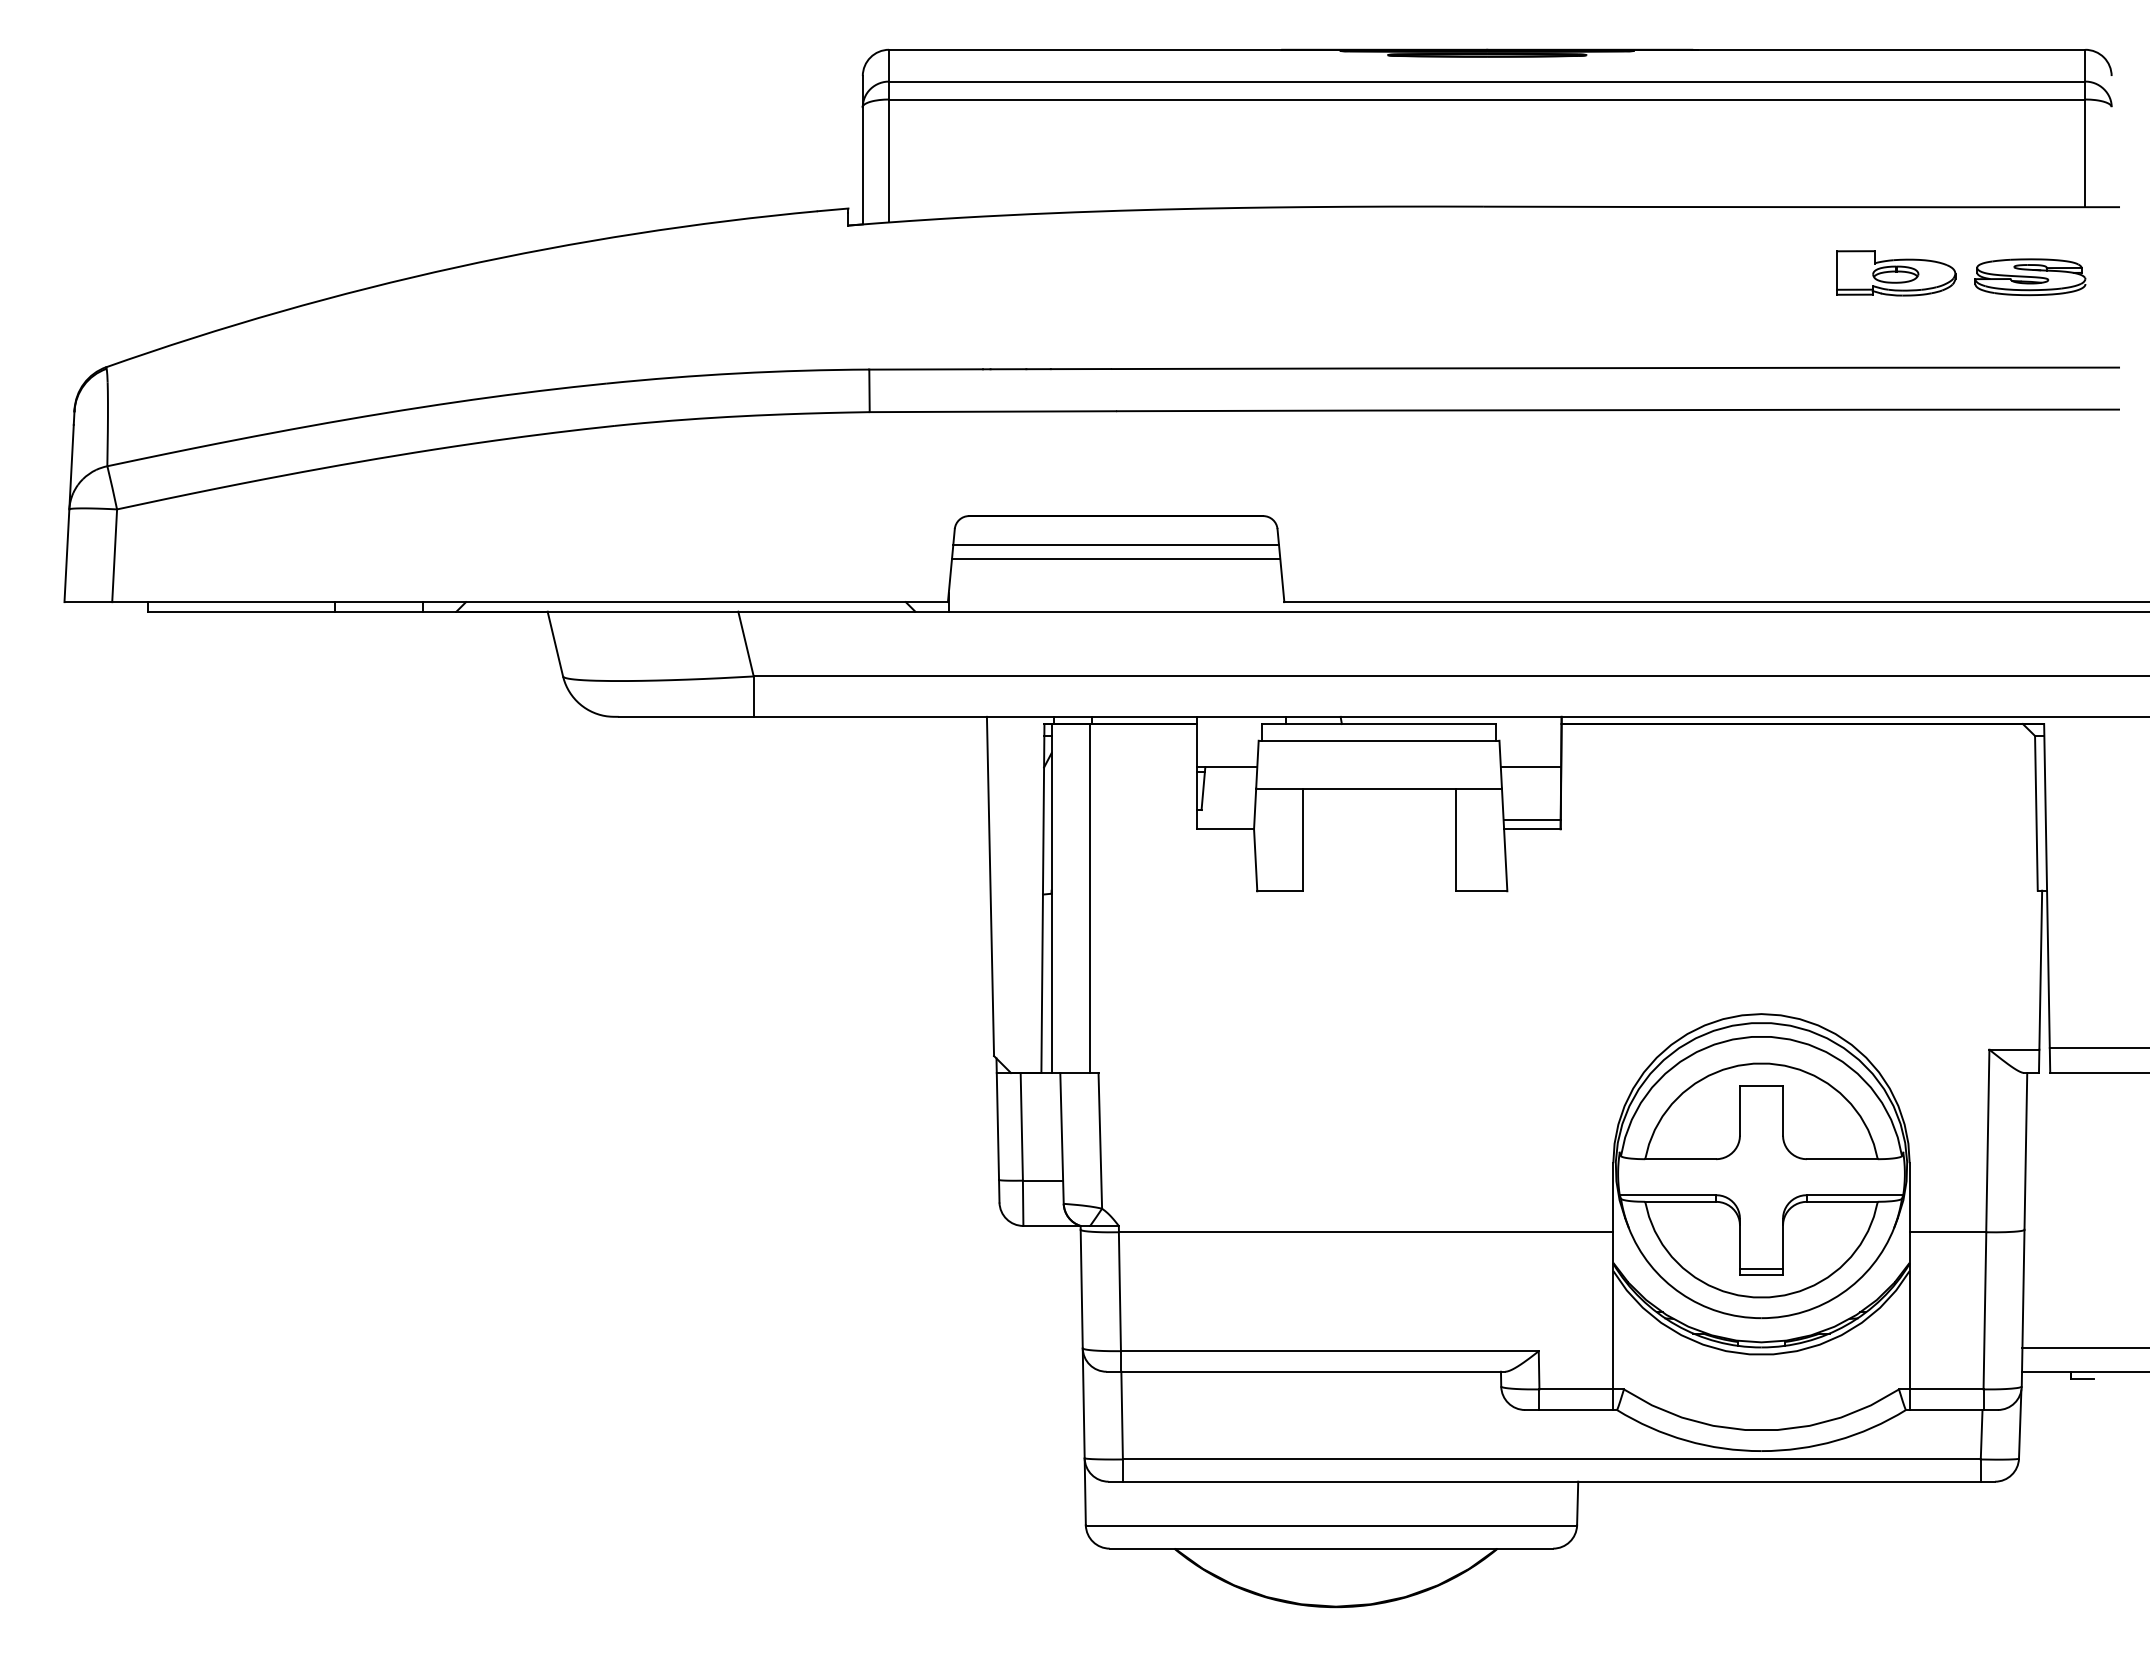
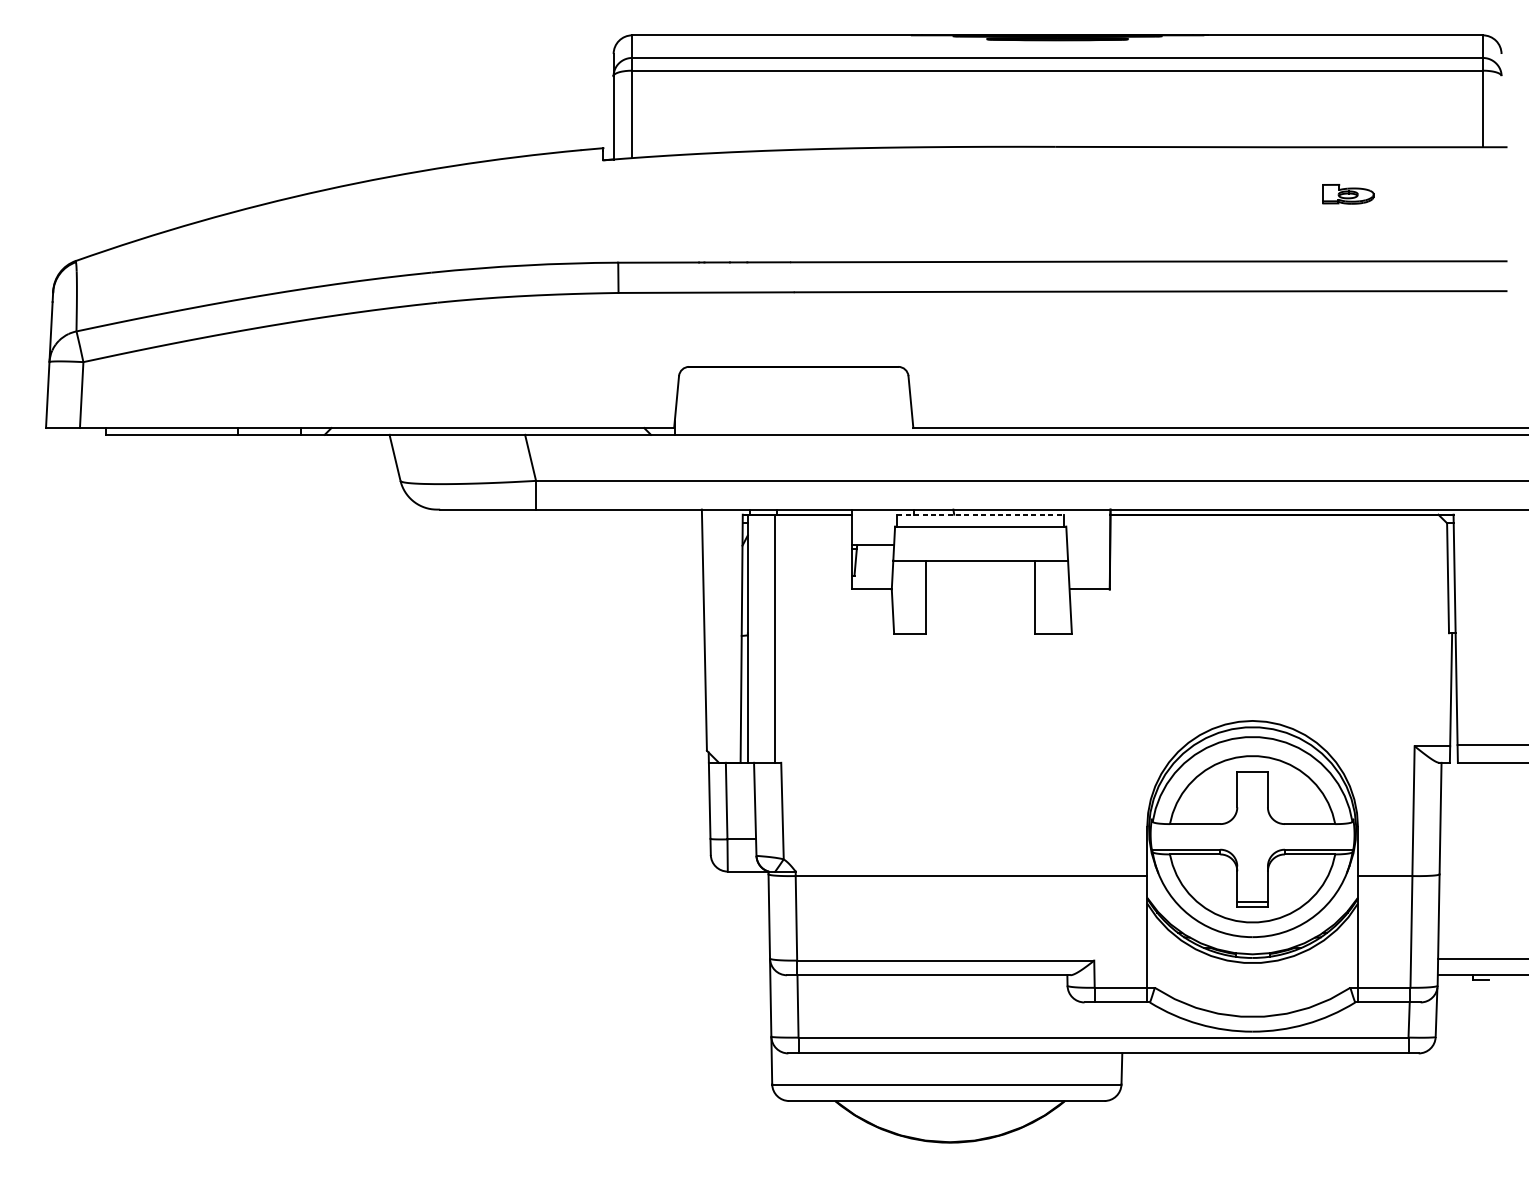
part: (1896, 273) -> (1348, 194), size x0.6
part: (2030, 277) -> (1443, 197), removed
line: (1115, 544) -> (793, 387), removed
line: (1115, 559) -> (793, 397), removed
line: (1379, 724) -> (980, 515), solid -> dashed
line: (1530, 767) -> (1088, 545), removed
line: (1531, 819) -> (1089, 582), removed

